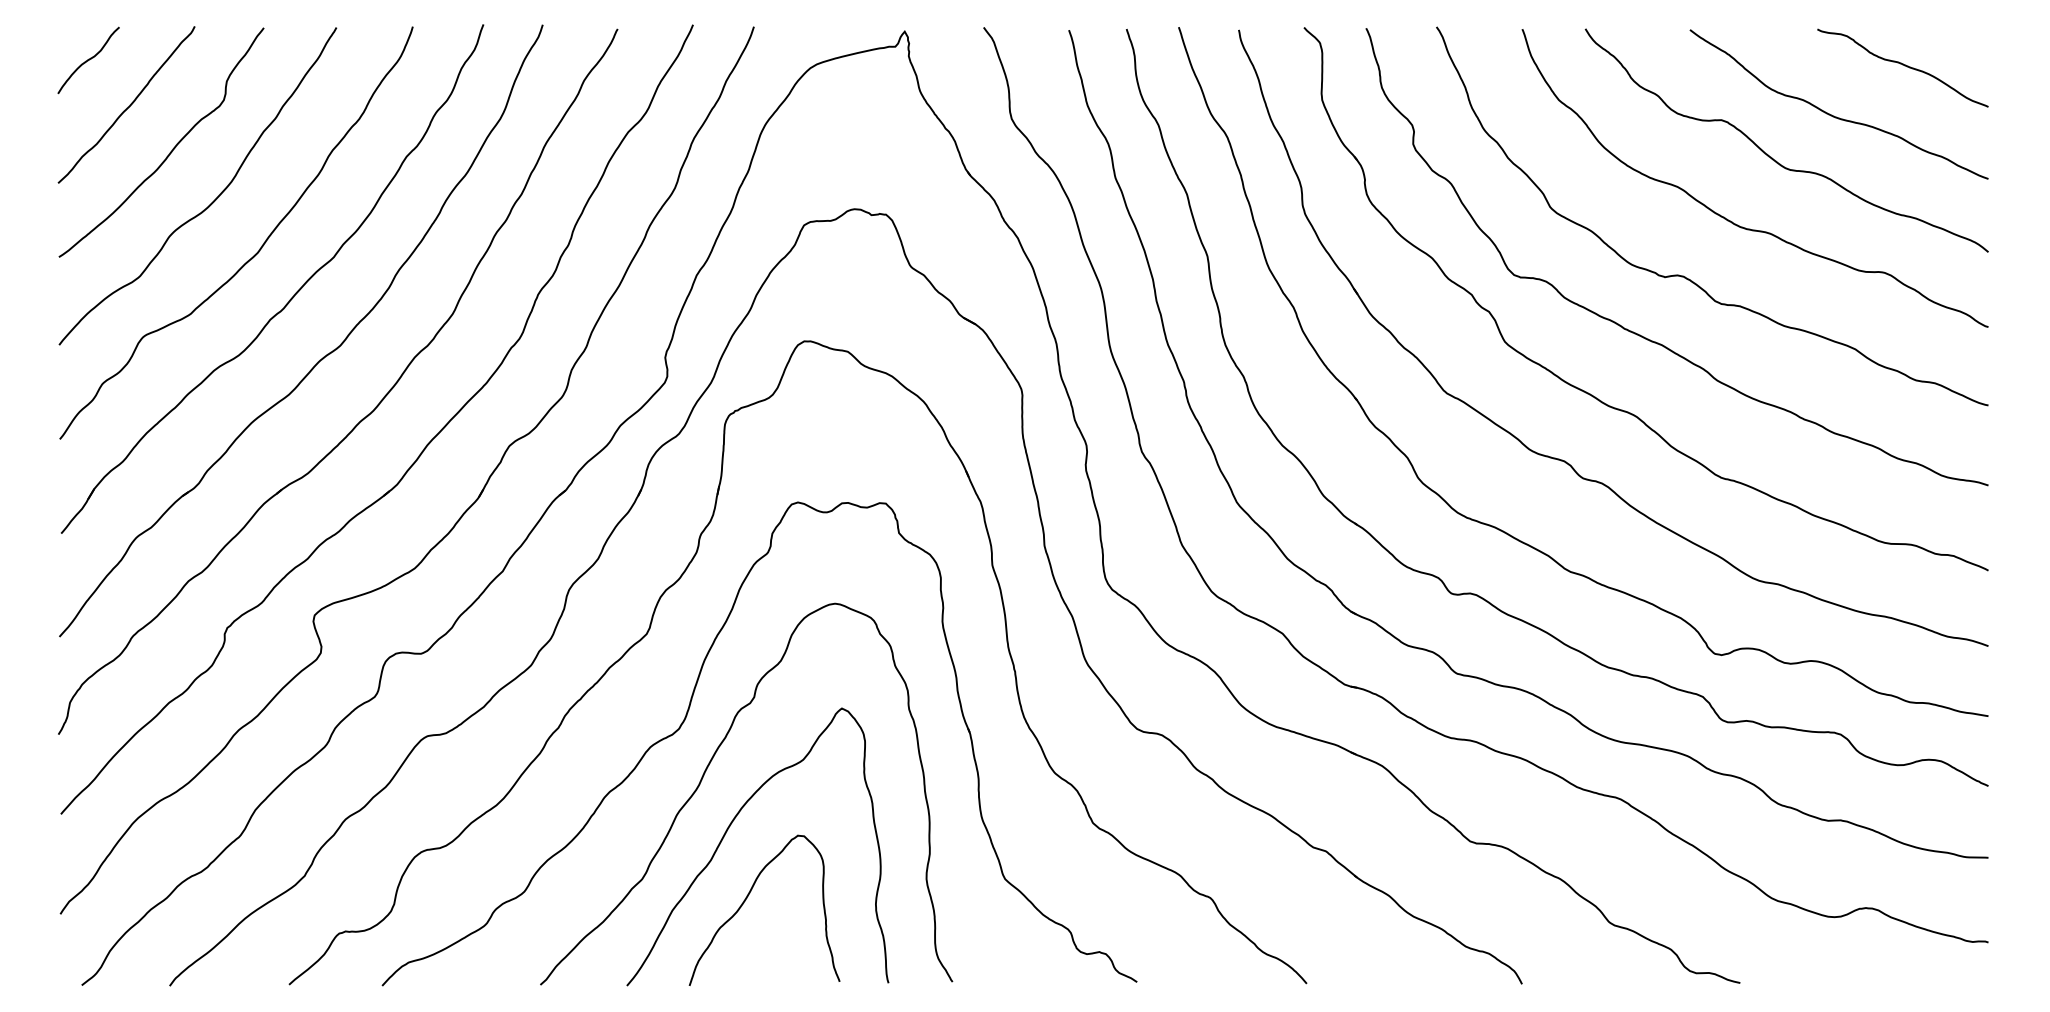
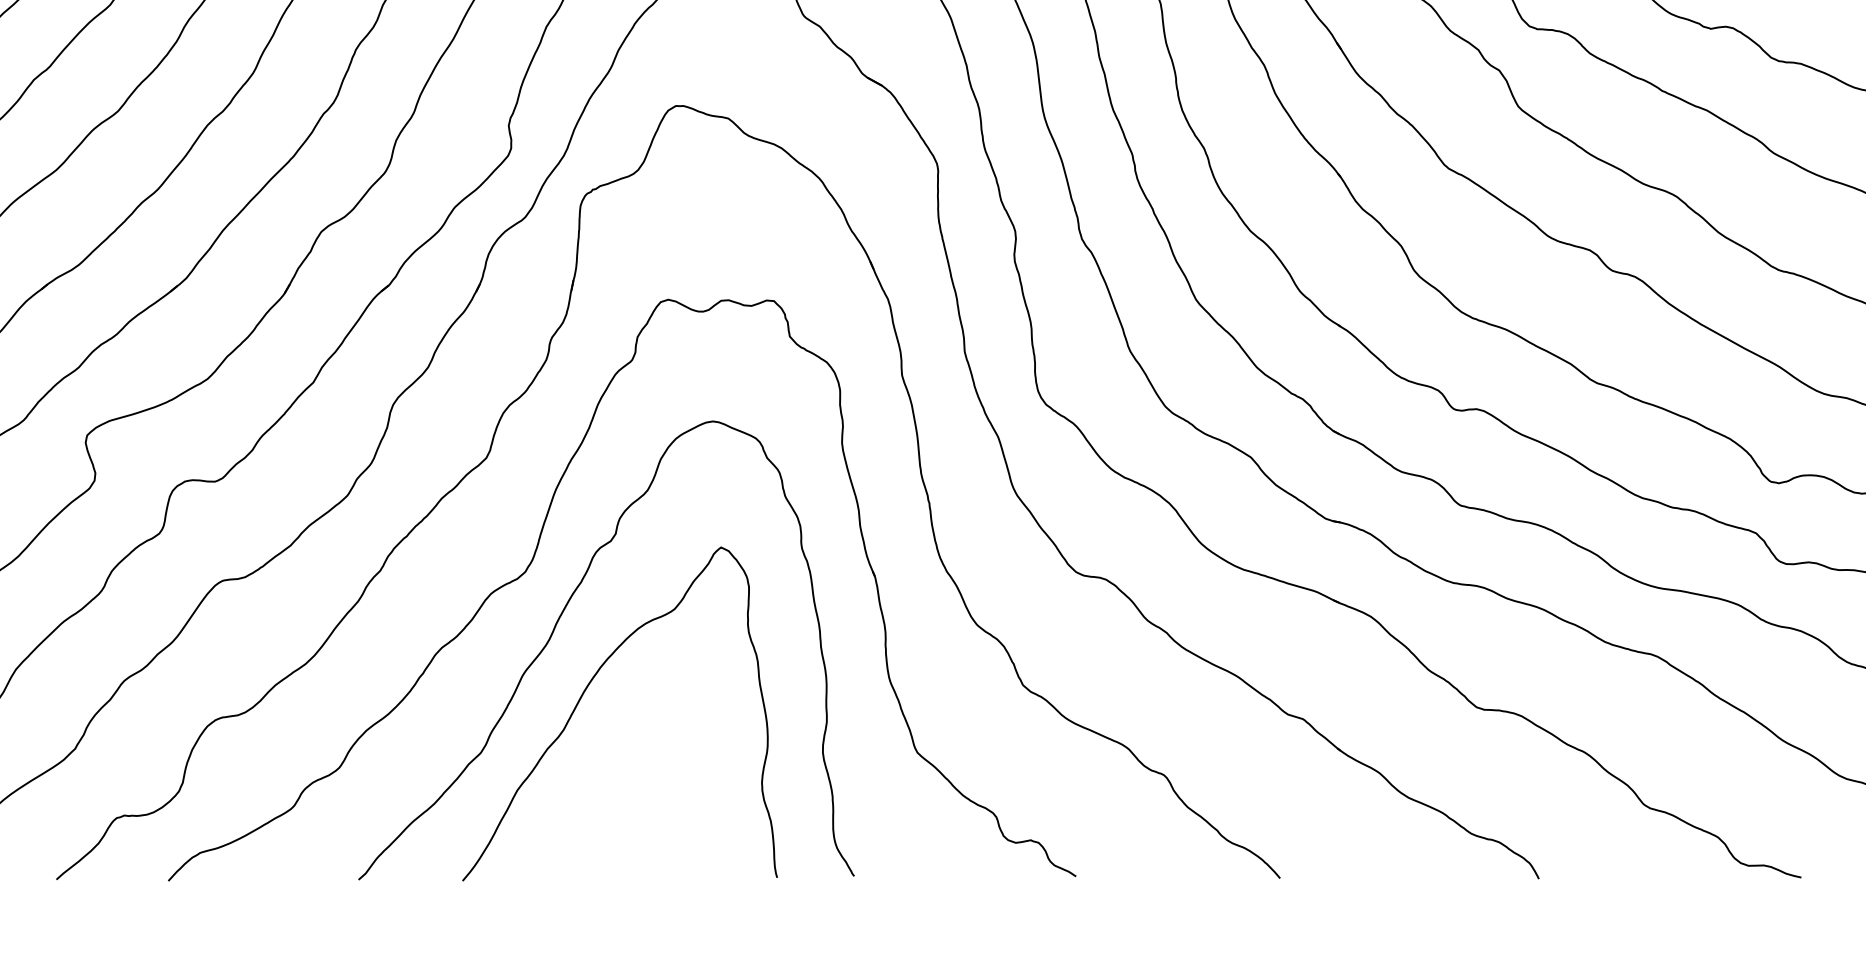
curve: (747, 898) -> (607, 775), removed

